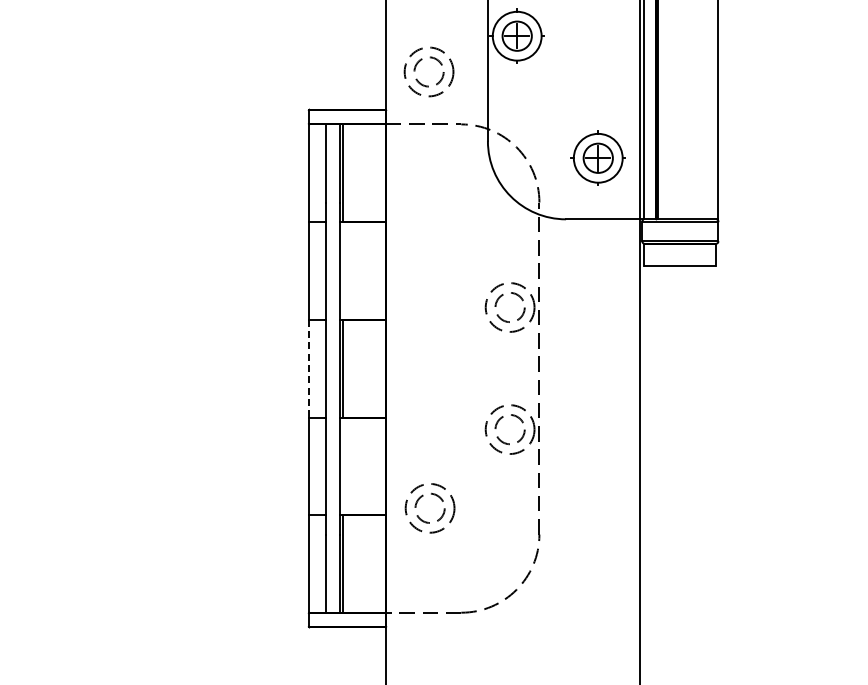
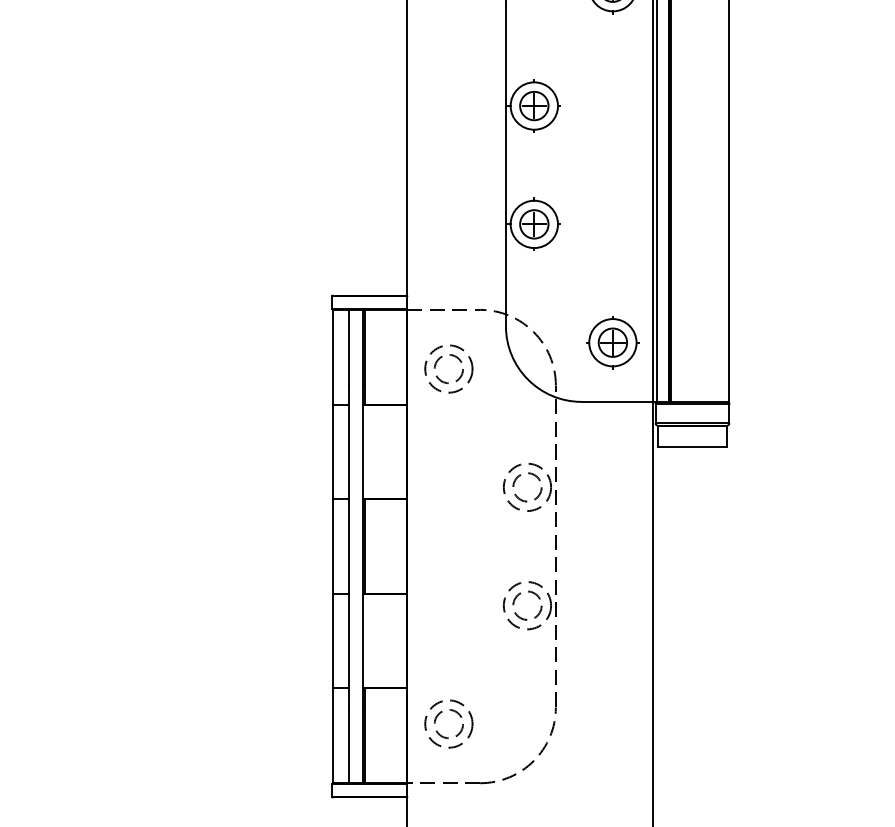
part: (421, 61) -> (441, 358), moved
line: (309, 368) -> (332, 546), dashed -> solid
part: (422, 497) -> (441, 713), moved

